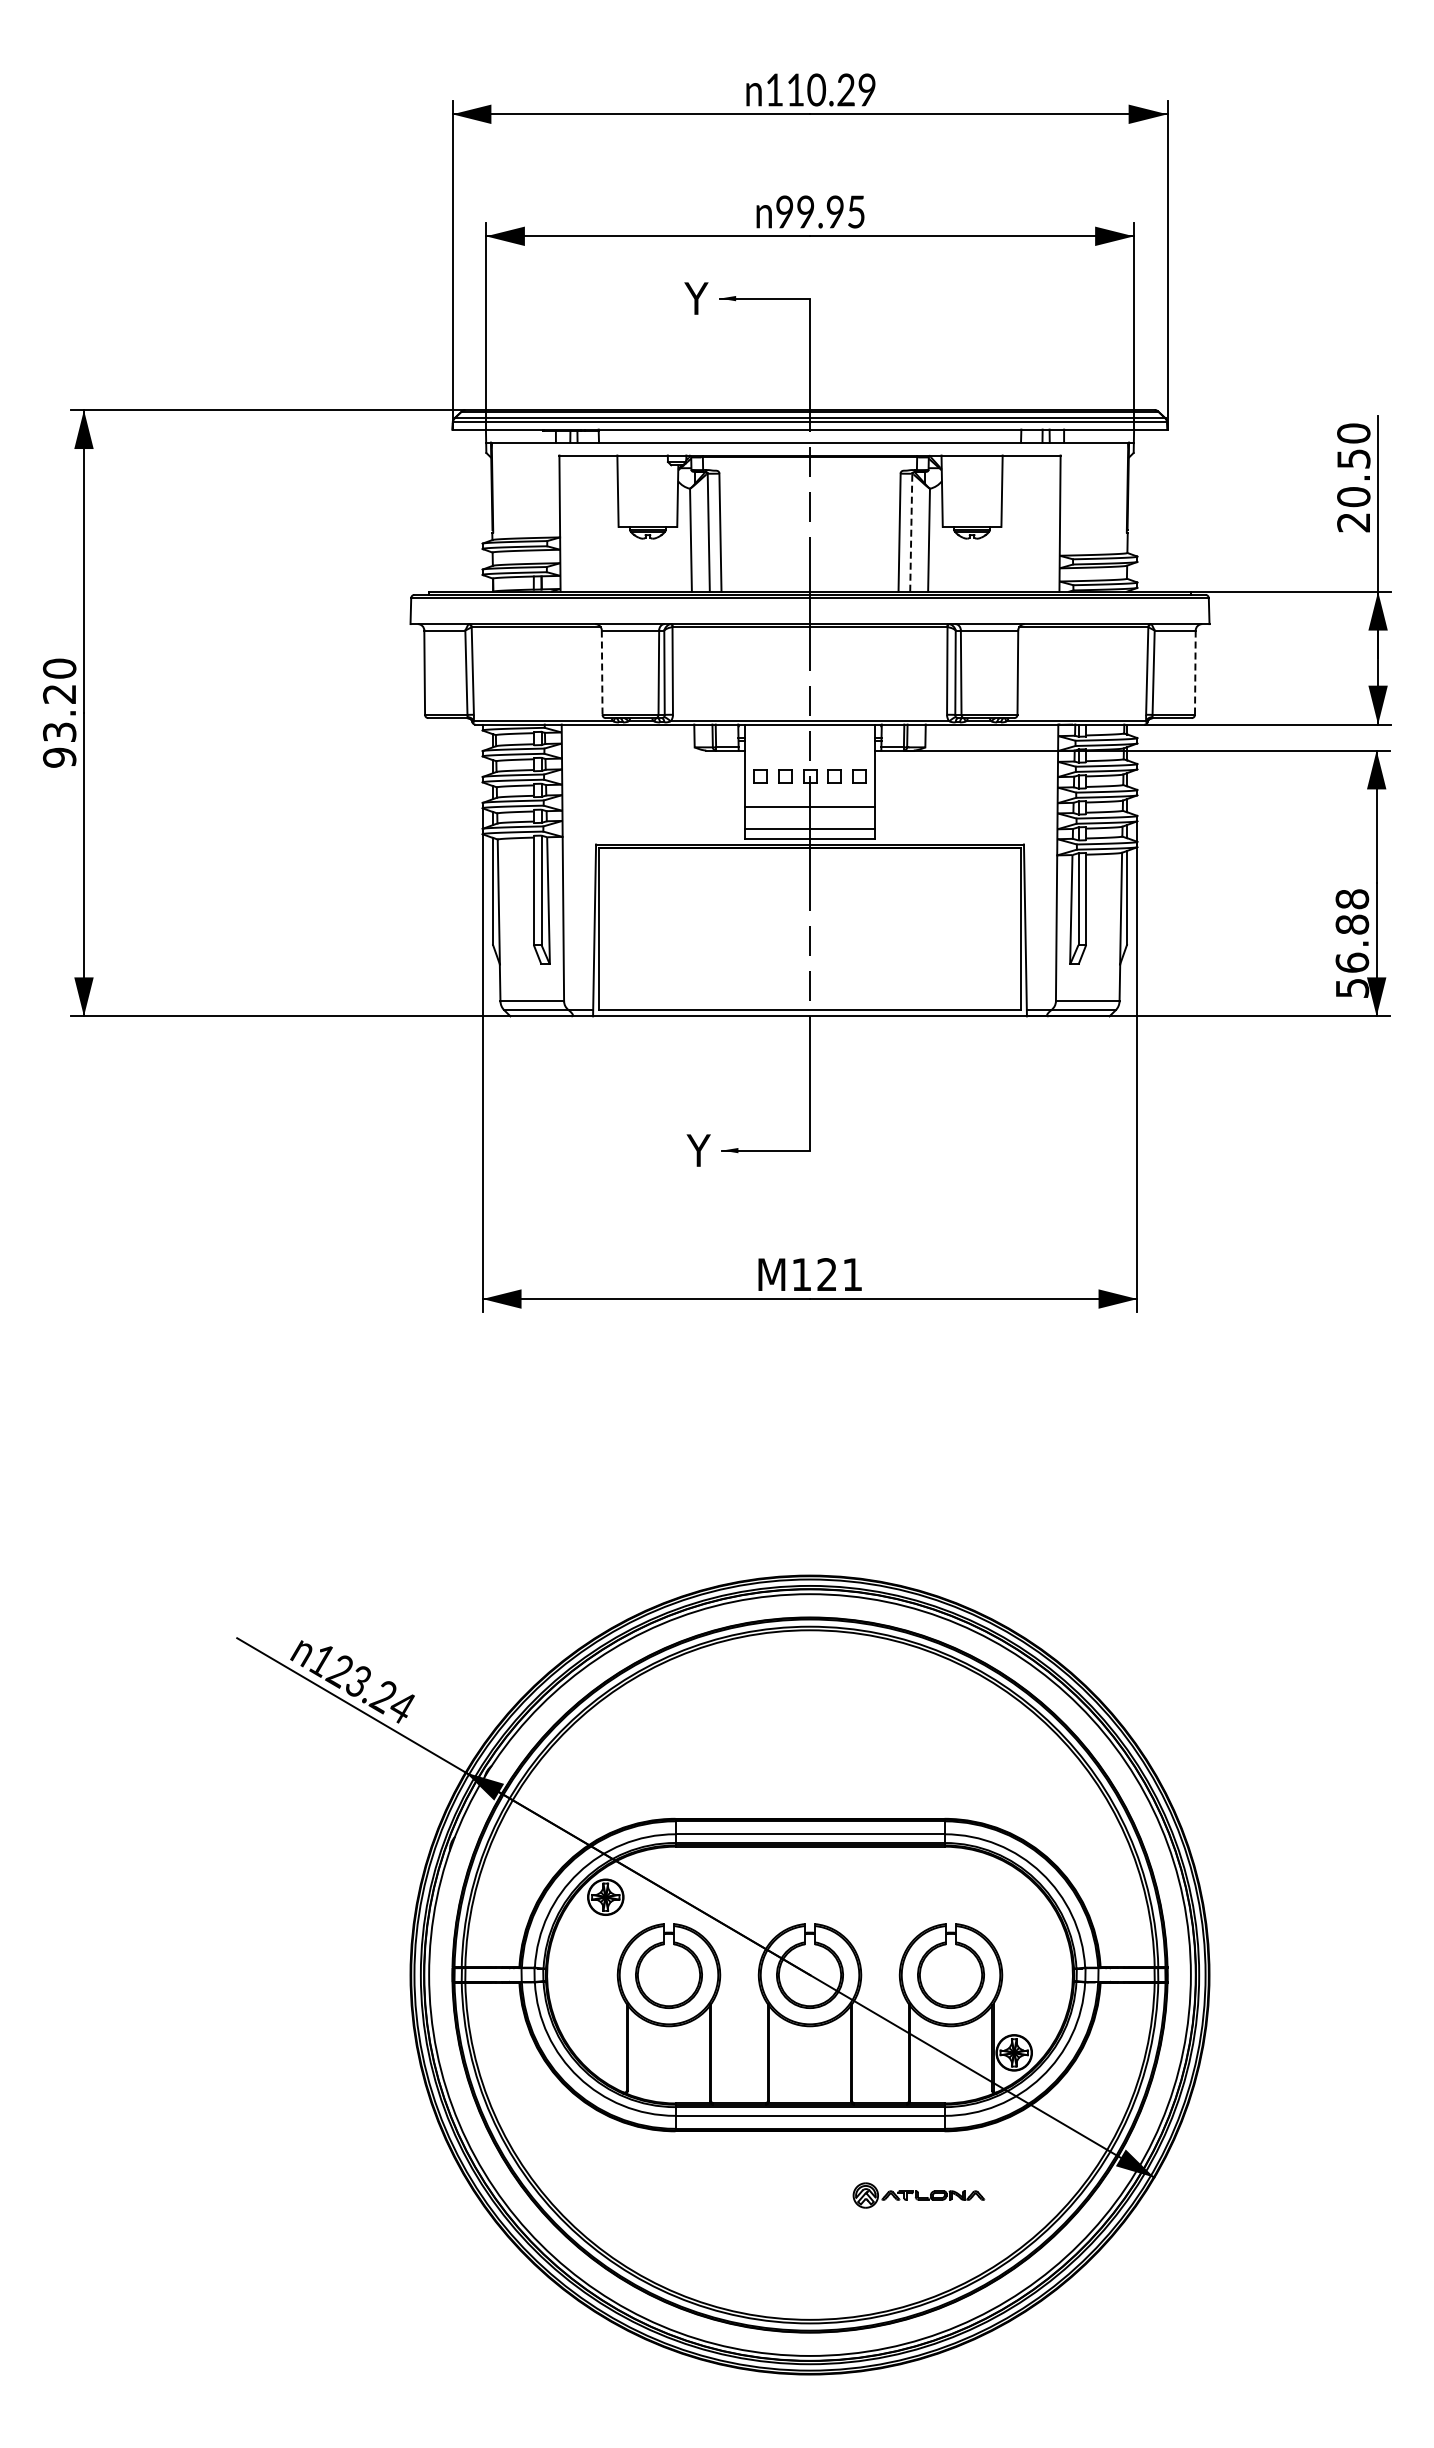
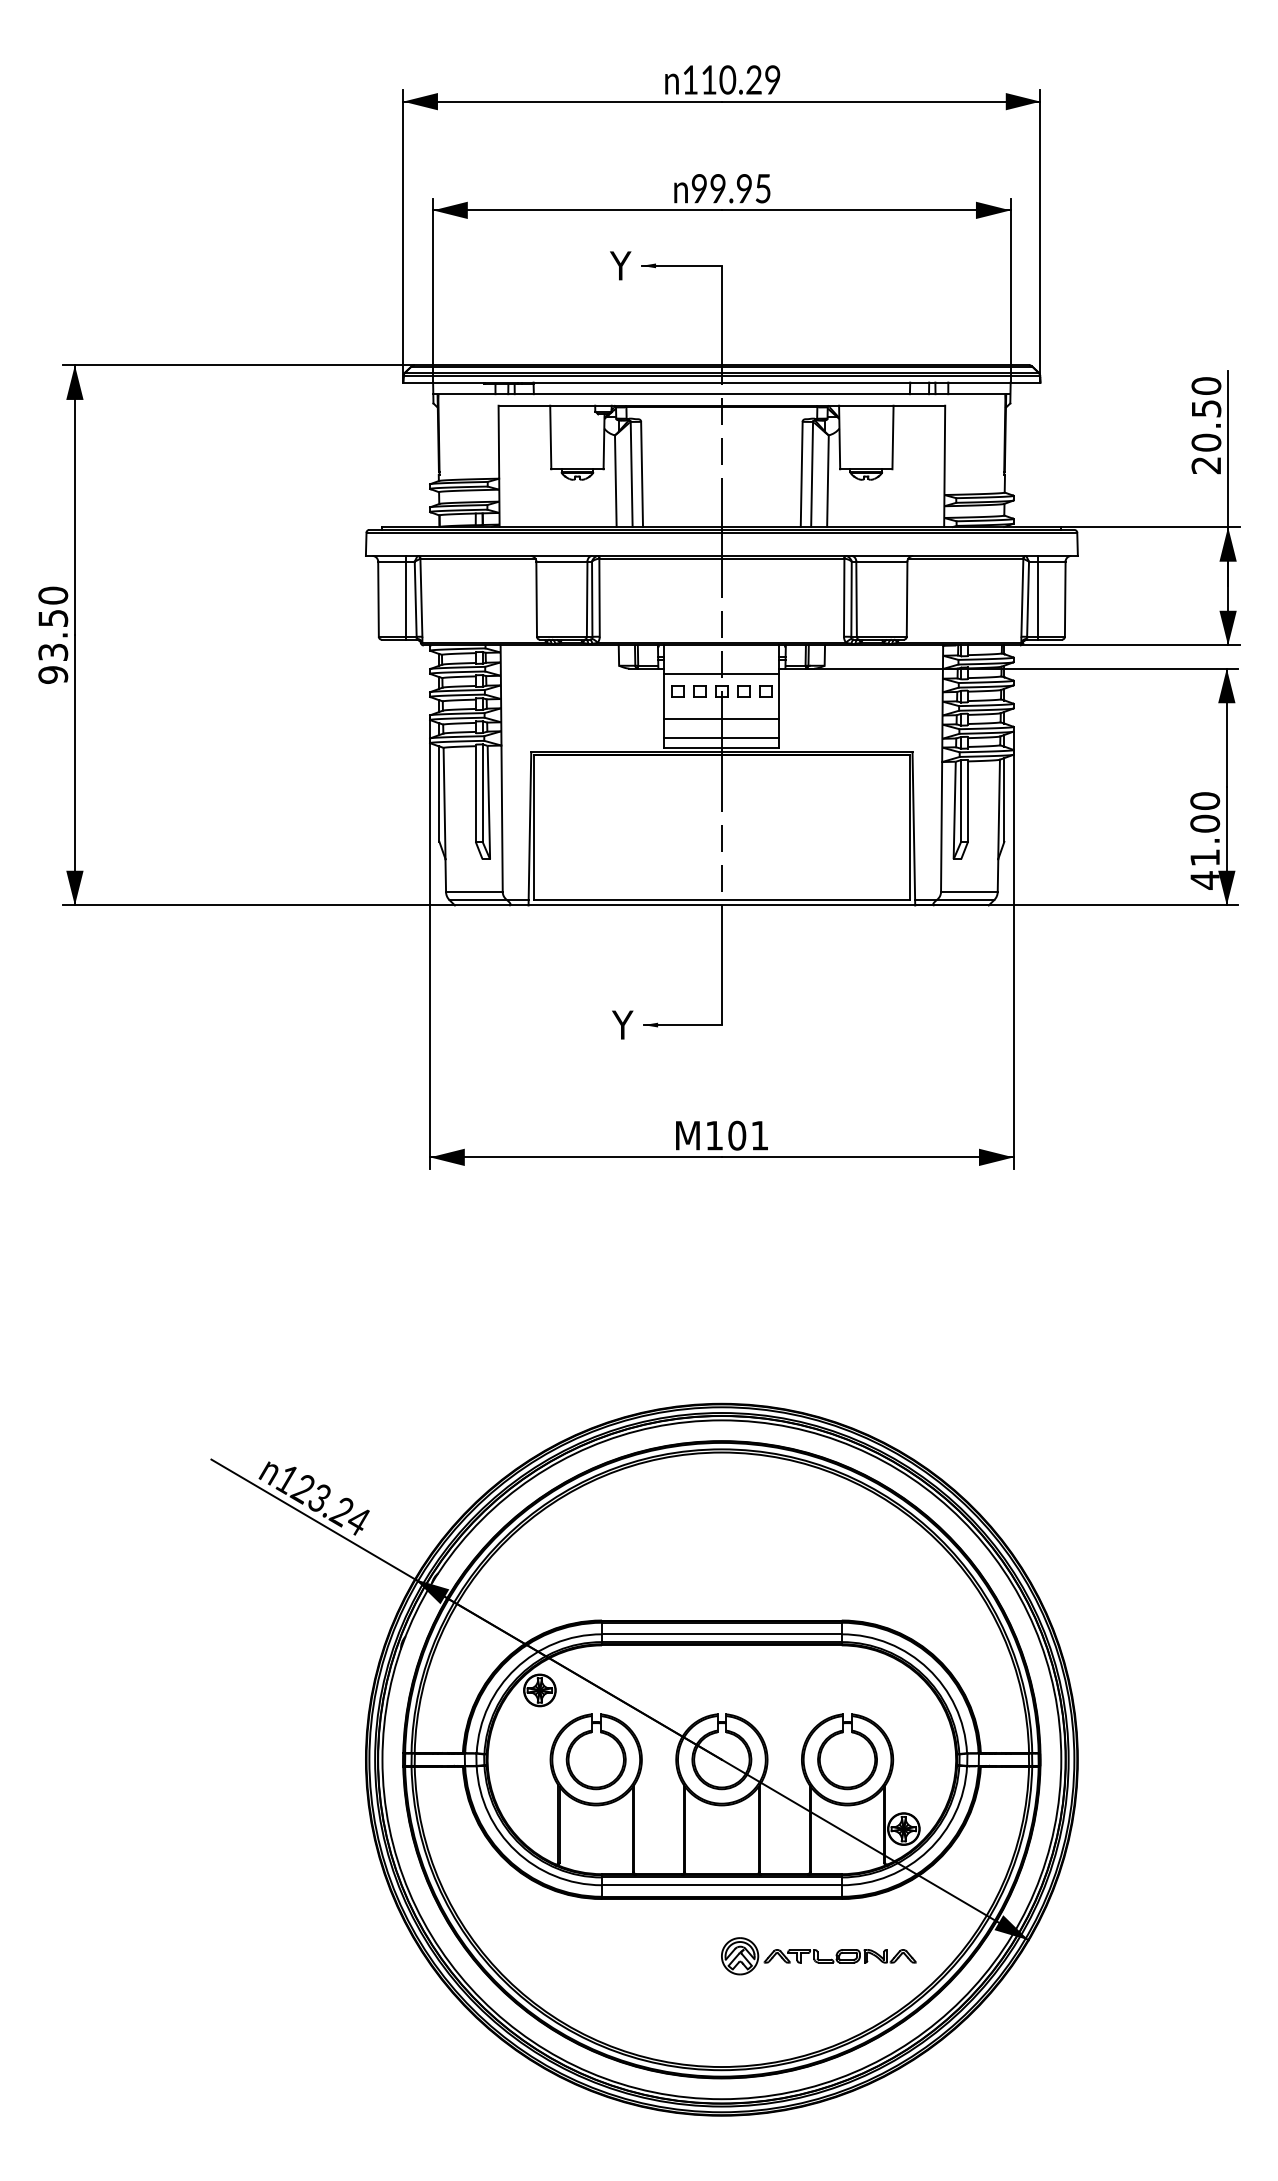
line: (911, 532) -> (812, 474), dashed -> solid
line: (455, 671) -> (405, 598), added
line: (1164, 671) -> (1037, 598), added
line: (602, 673) -> (536, 599), dashed -> solid
line: (1195, 673) -> (1065, 599), dashed -> solid
text: (59, 694) -> (53, 618), 93.20 -> 93.50
line: (809, 757) -> (721, 674), added
text: (1352, 943) -> (1205, 840), 56.88 -> 41.00
text: (827, 1274) -> (737, 1135), M121 -> M101
part: (918, 2195) -> (818, 1956), size x1.67

